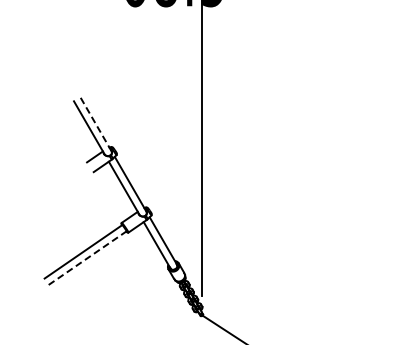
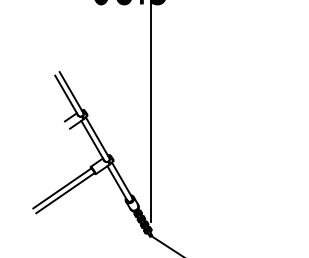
line: (95, 124) -> (71, 93), dashed -> solid
line: (88, 257) -> (66, 192), dashed -> solid

